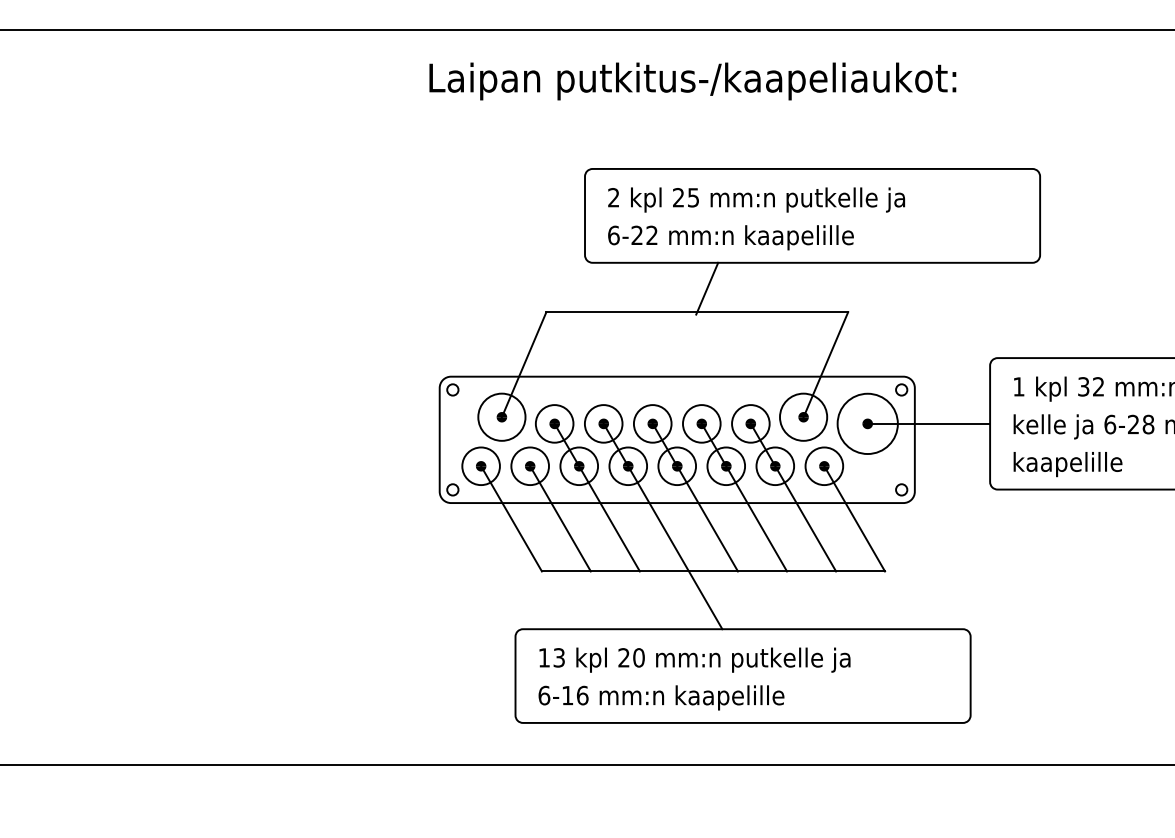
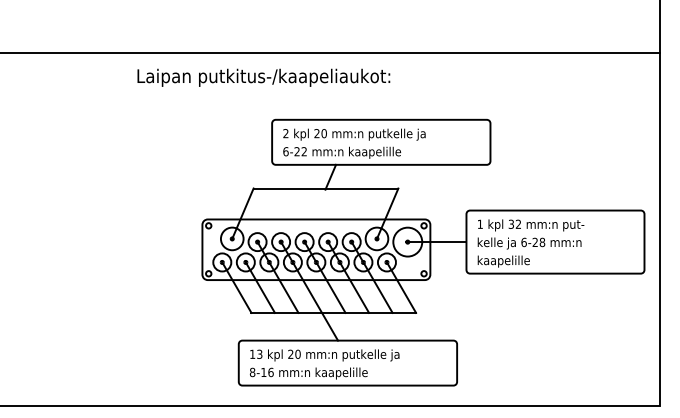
text: (692, 80) -> (263, 77), moved
text: (692, 197) -> (323, 133), 25 -> 20
text: (544, 693) -> (252, 371), 6-16 -> 8-16

